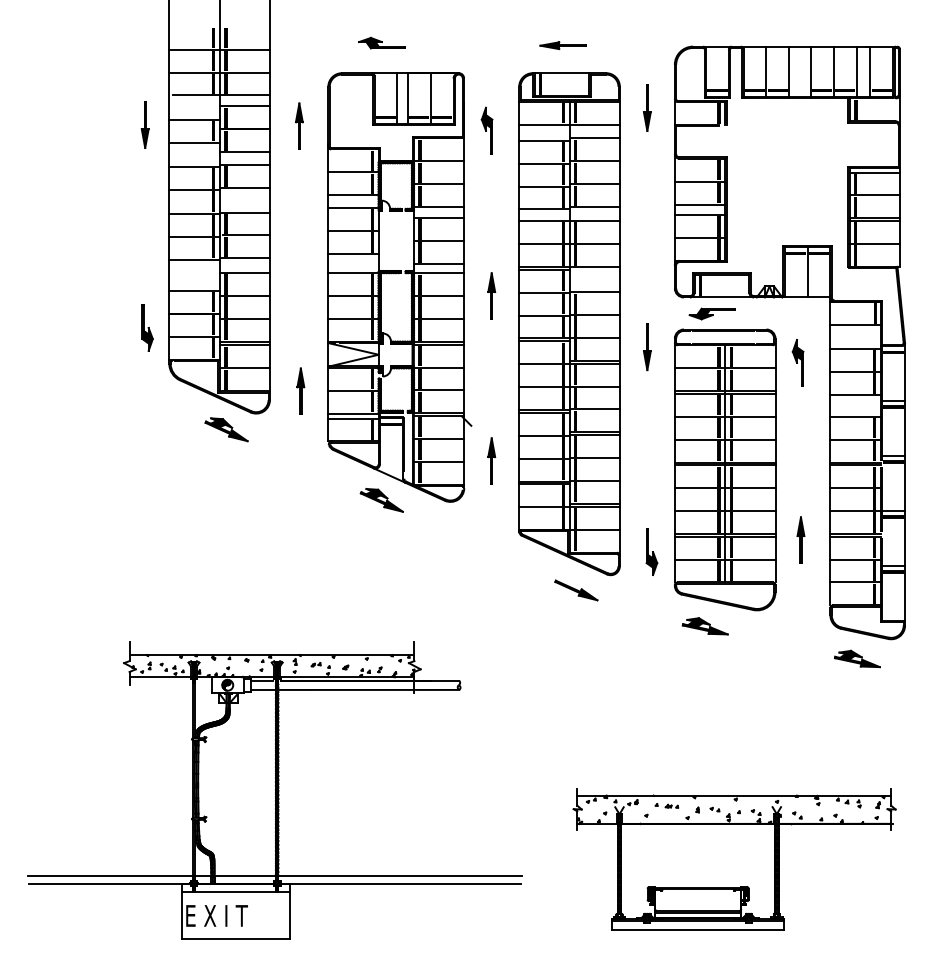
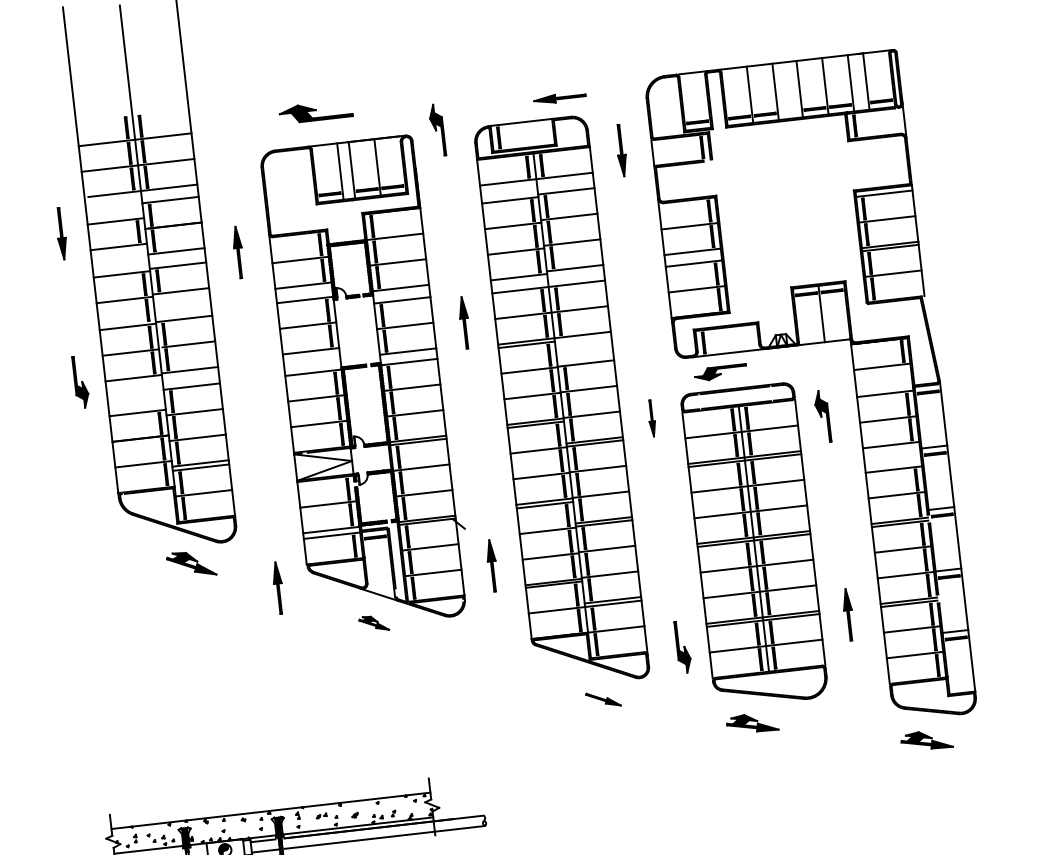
part: (381, 42) -> (315, 111), size x1.4
part: (562, 45) -> (558, 98), moved
part: (299, 125) -> (238, 251), moved
part: (486, 130) -> (436, 130), moved
part: (491, 295) -> (464, 322), moved
part: (147, 327) -> (80, 381), moved
part: (647, 347) -> (652, 418), size x0.7
part: (300, 390) -> (277, 587), moved
part: (381, 500) -> (373, 623), size x0.6
part: (576, 590) -> (603, 699), size x0.7

